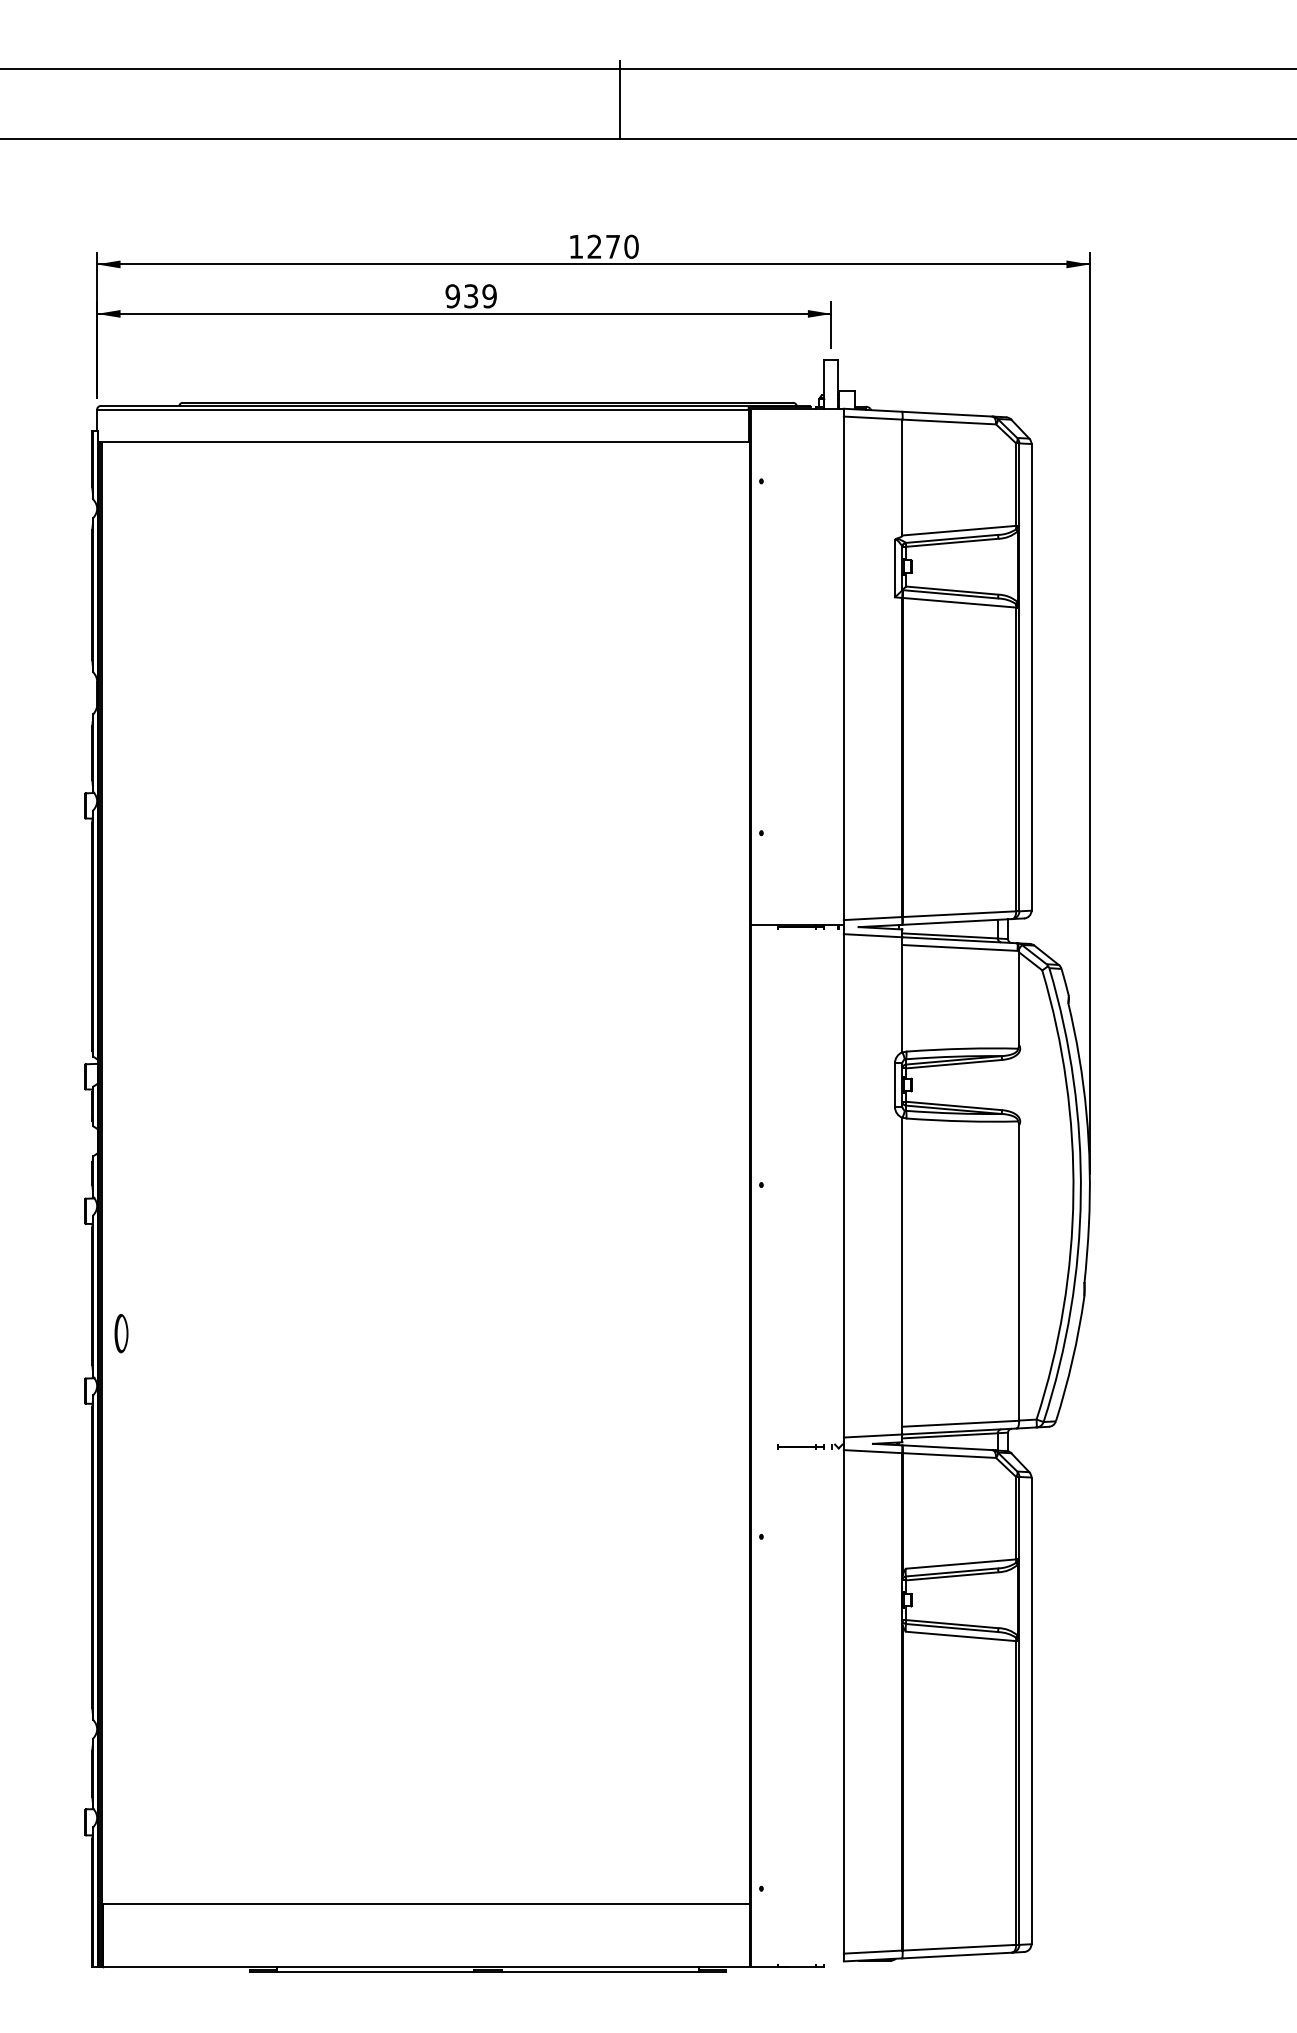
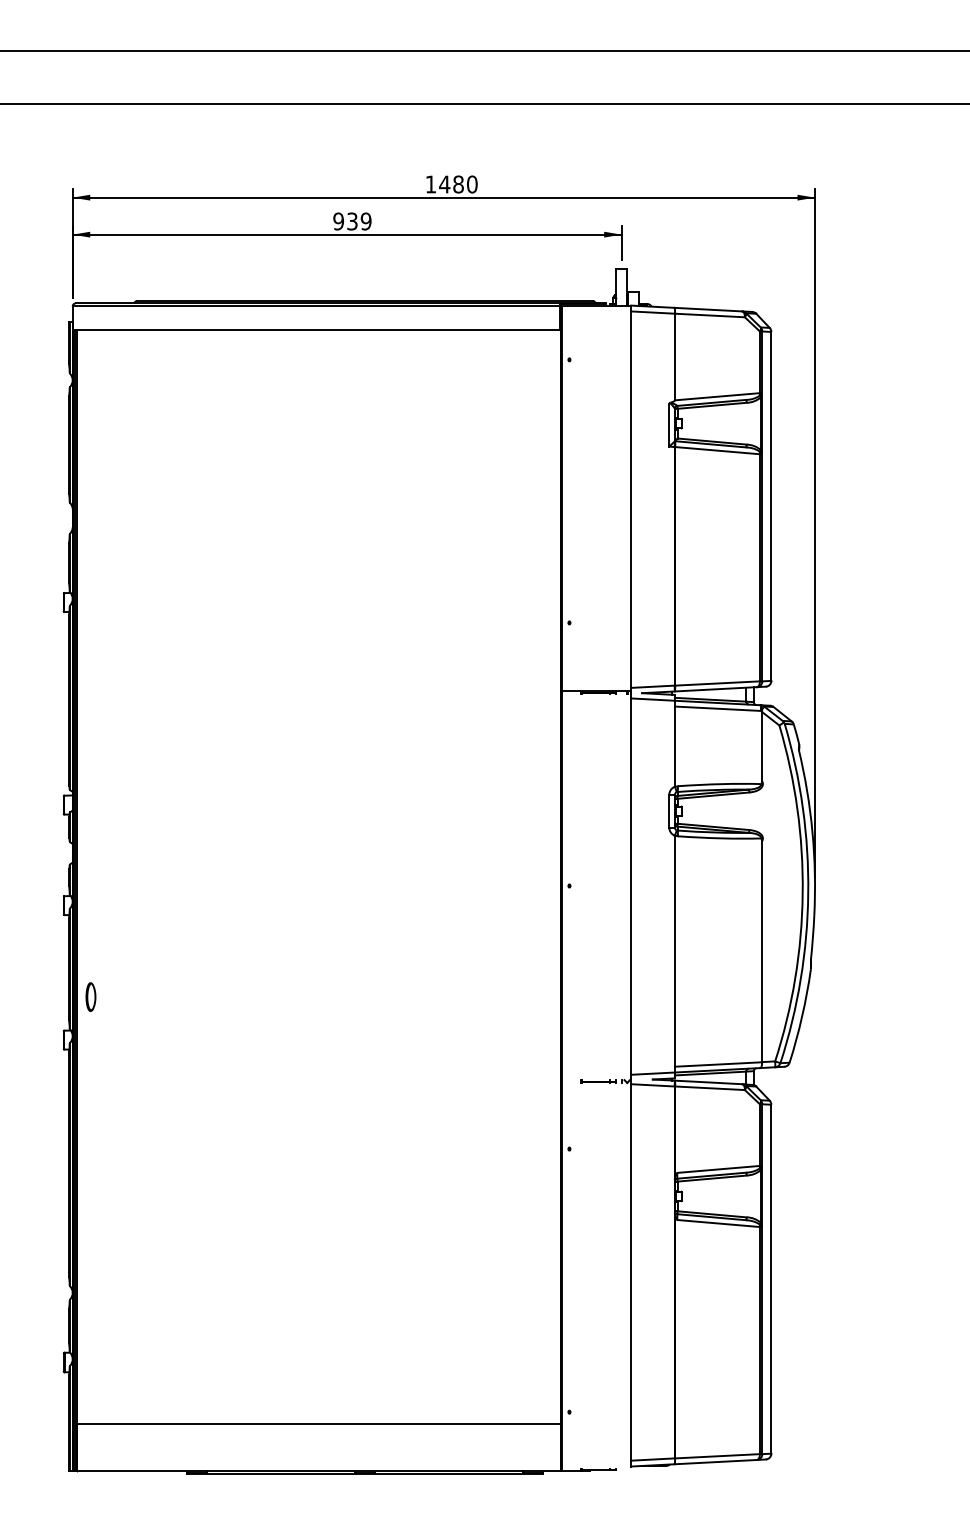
line: (620, 99) -> (464, 74), removed
text: (603, 246) -> (451, 184), 1270 -> 1480

